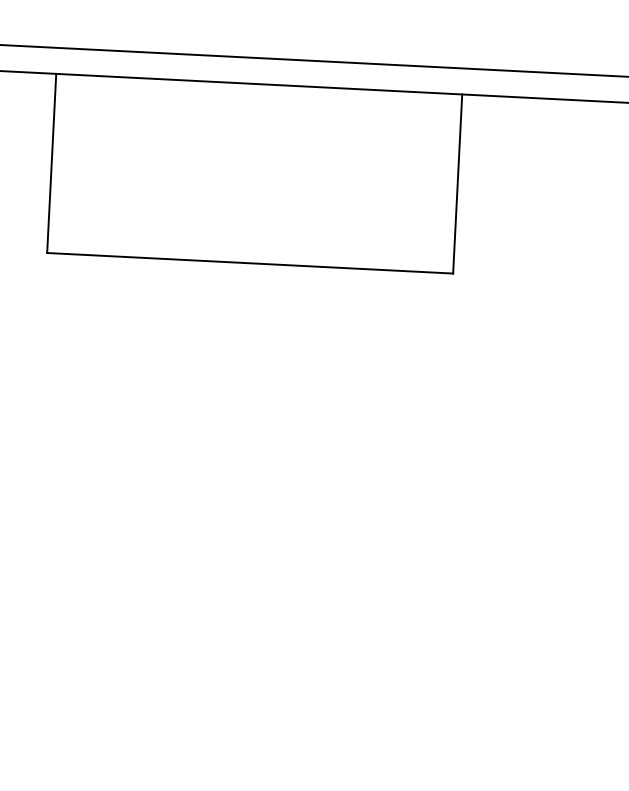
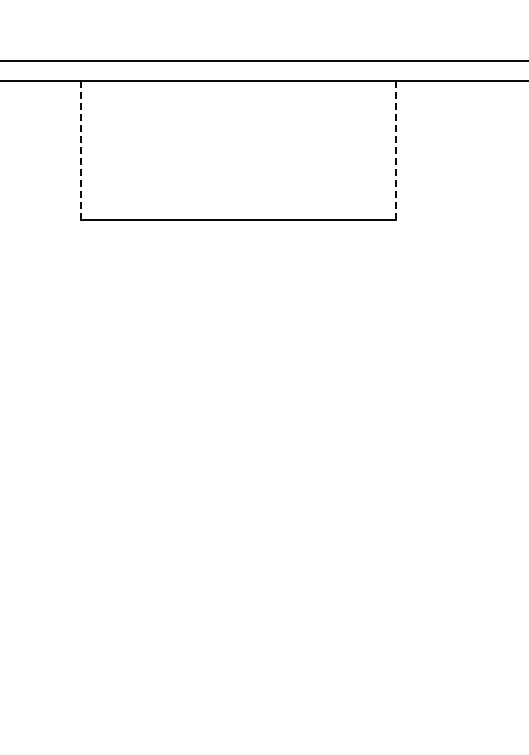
line: (52, 162) -> (81, 150), solid -> dashed
line: (457, 183) -> (395, 150), solid -> dashed

